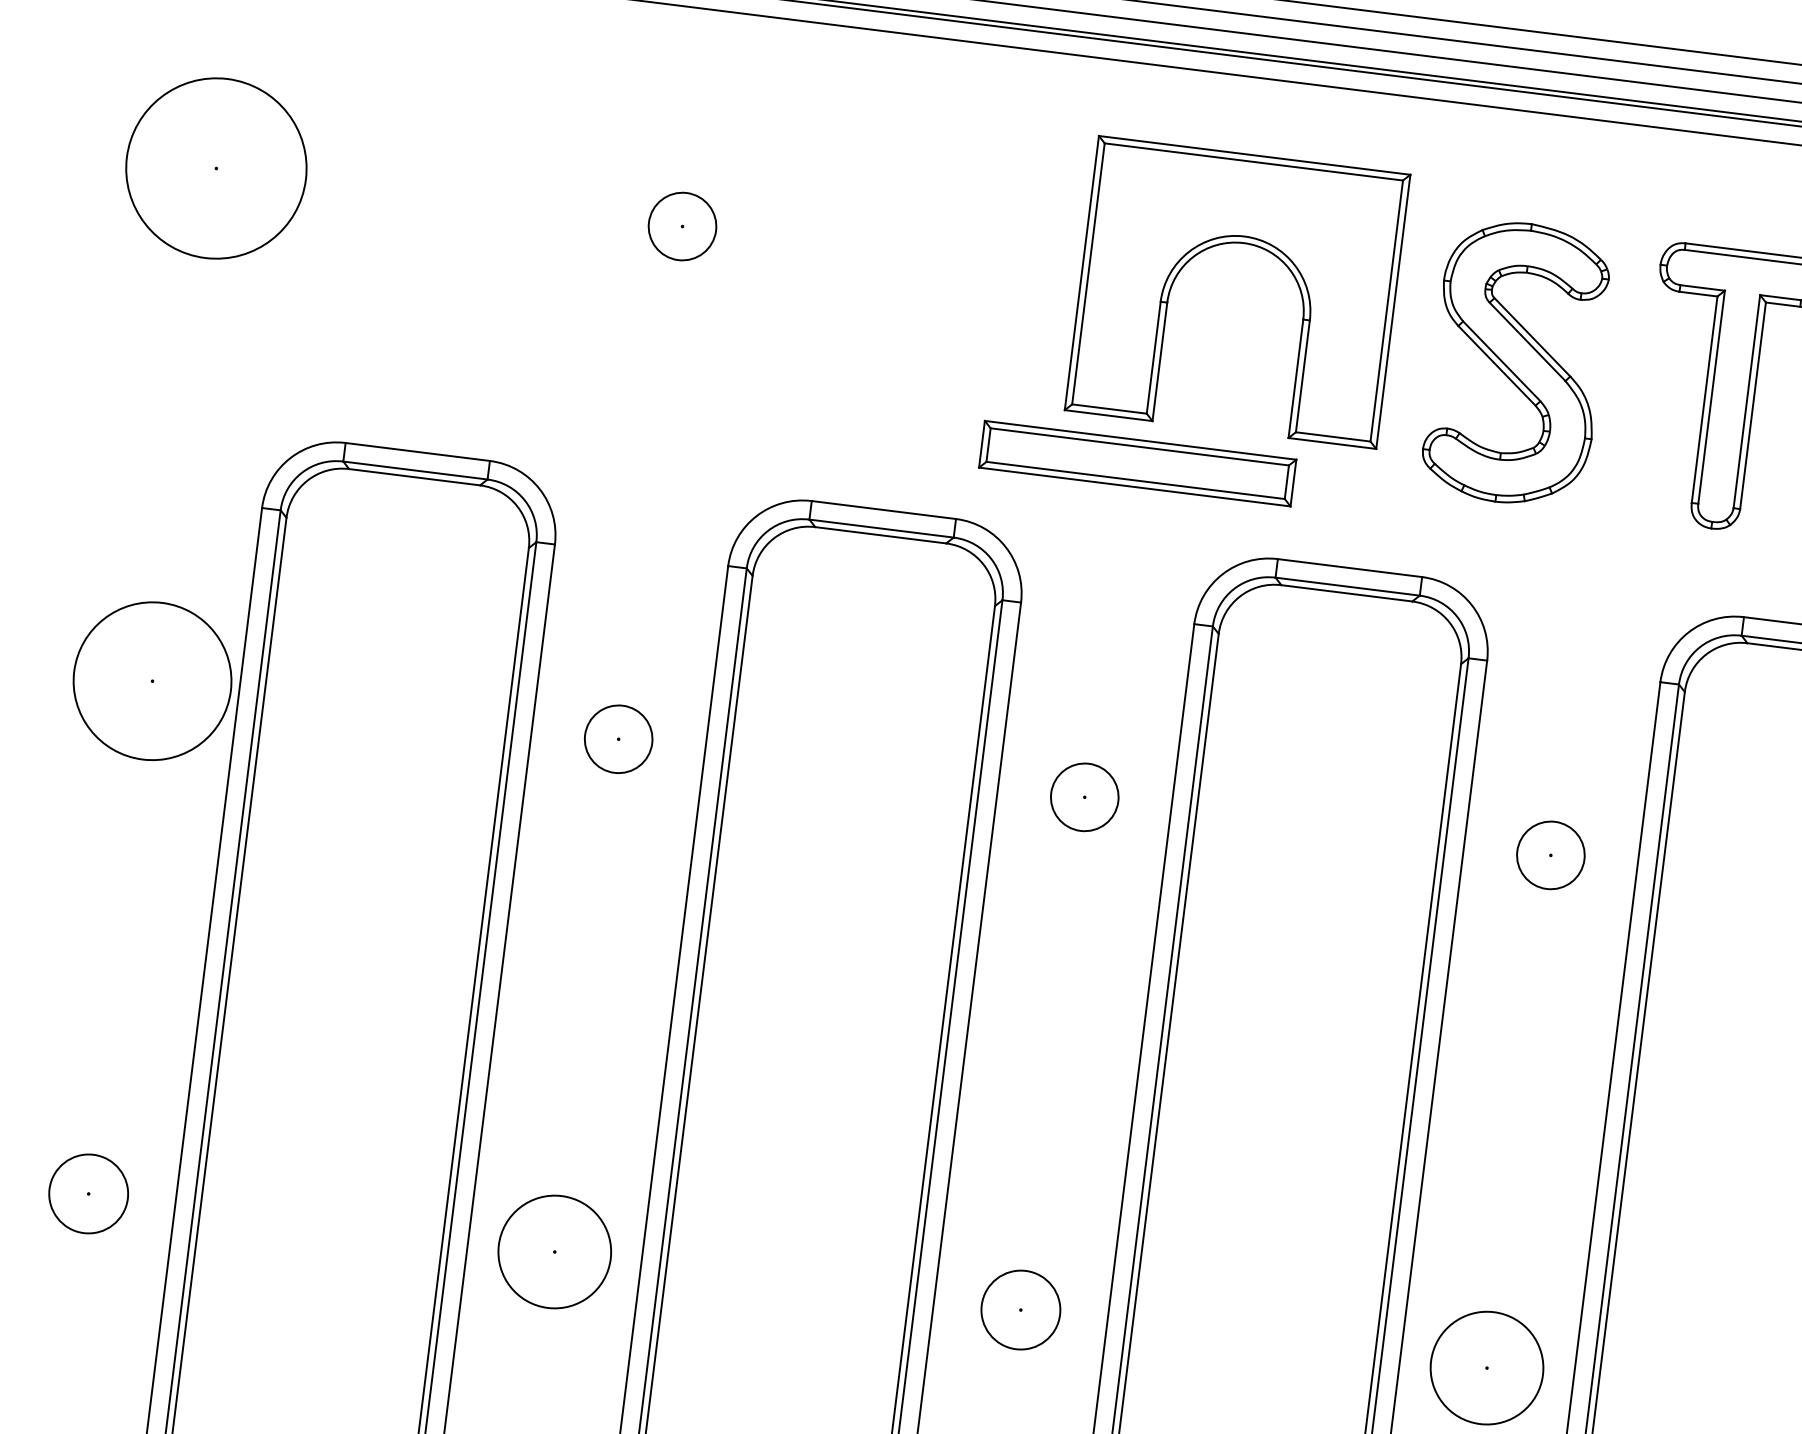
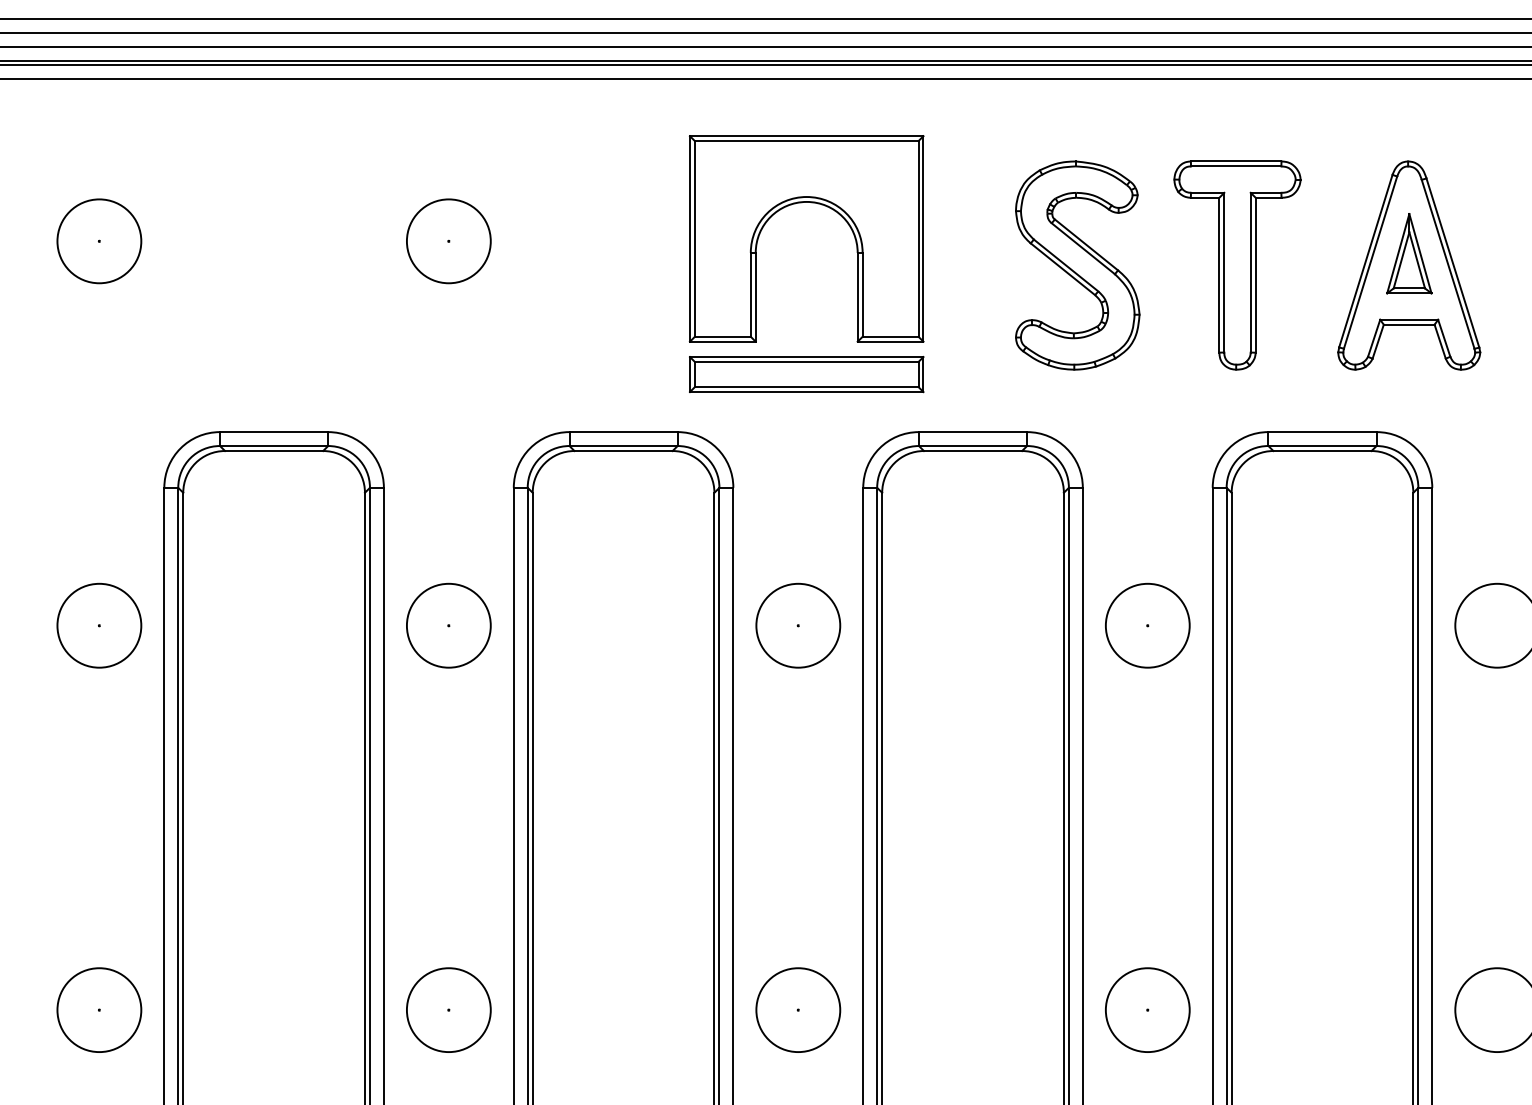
circle: (216, 168) -> (99, 241), size x0.62
circle: (682, 226) -> (448, 241), size x1.67
part: (1236, 244) -> (801, 203), moved
circle: (152, 680) -> (99, 625), size x0.71
circle: (618, 738) -> (448, 625), size x1.67
circle: (1085, 797) -> (798, 625), size x1.67
circle: (1550, 855) -> (1147, 625), size x1.67
circle: (88, 1194) -> (99, 1010), size x1.43
circle: (1021, 1310) -> (798, 1010), size x1.43

